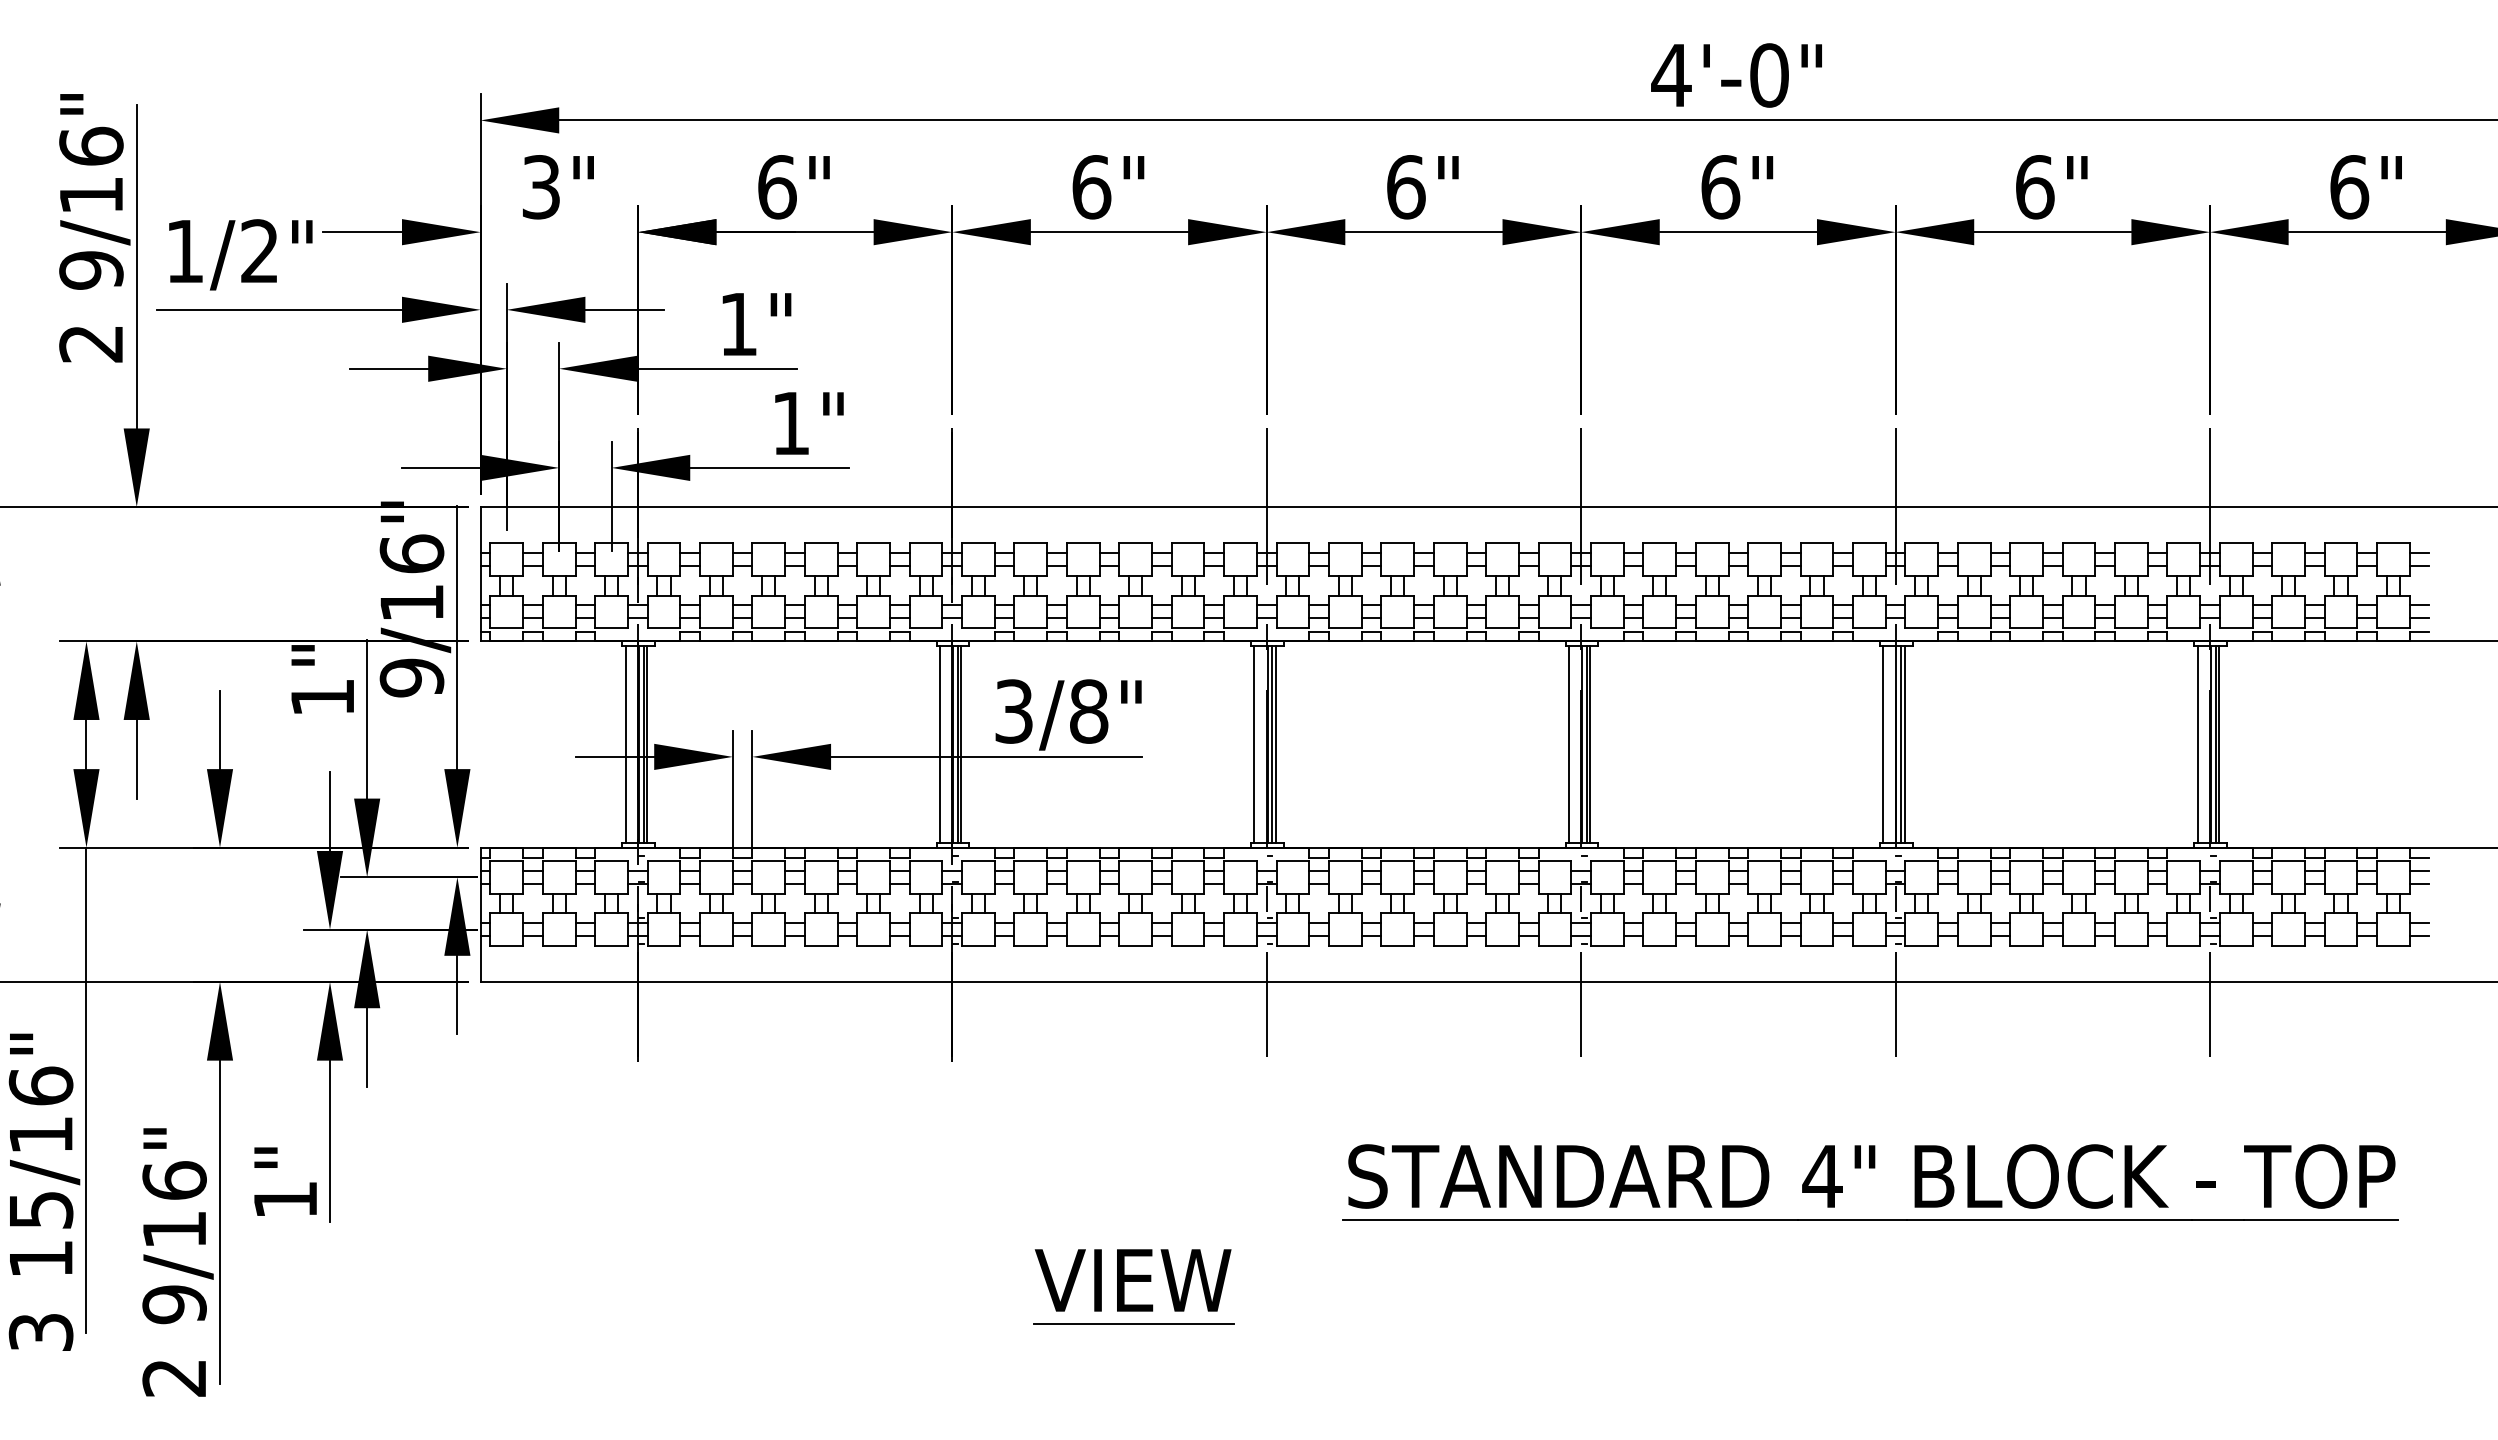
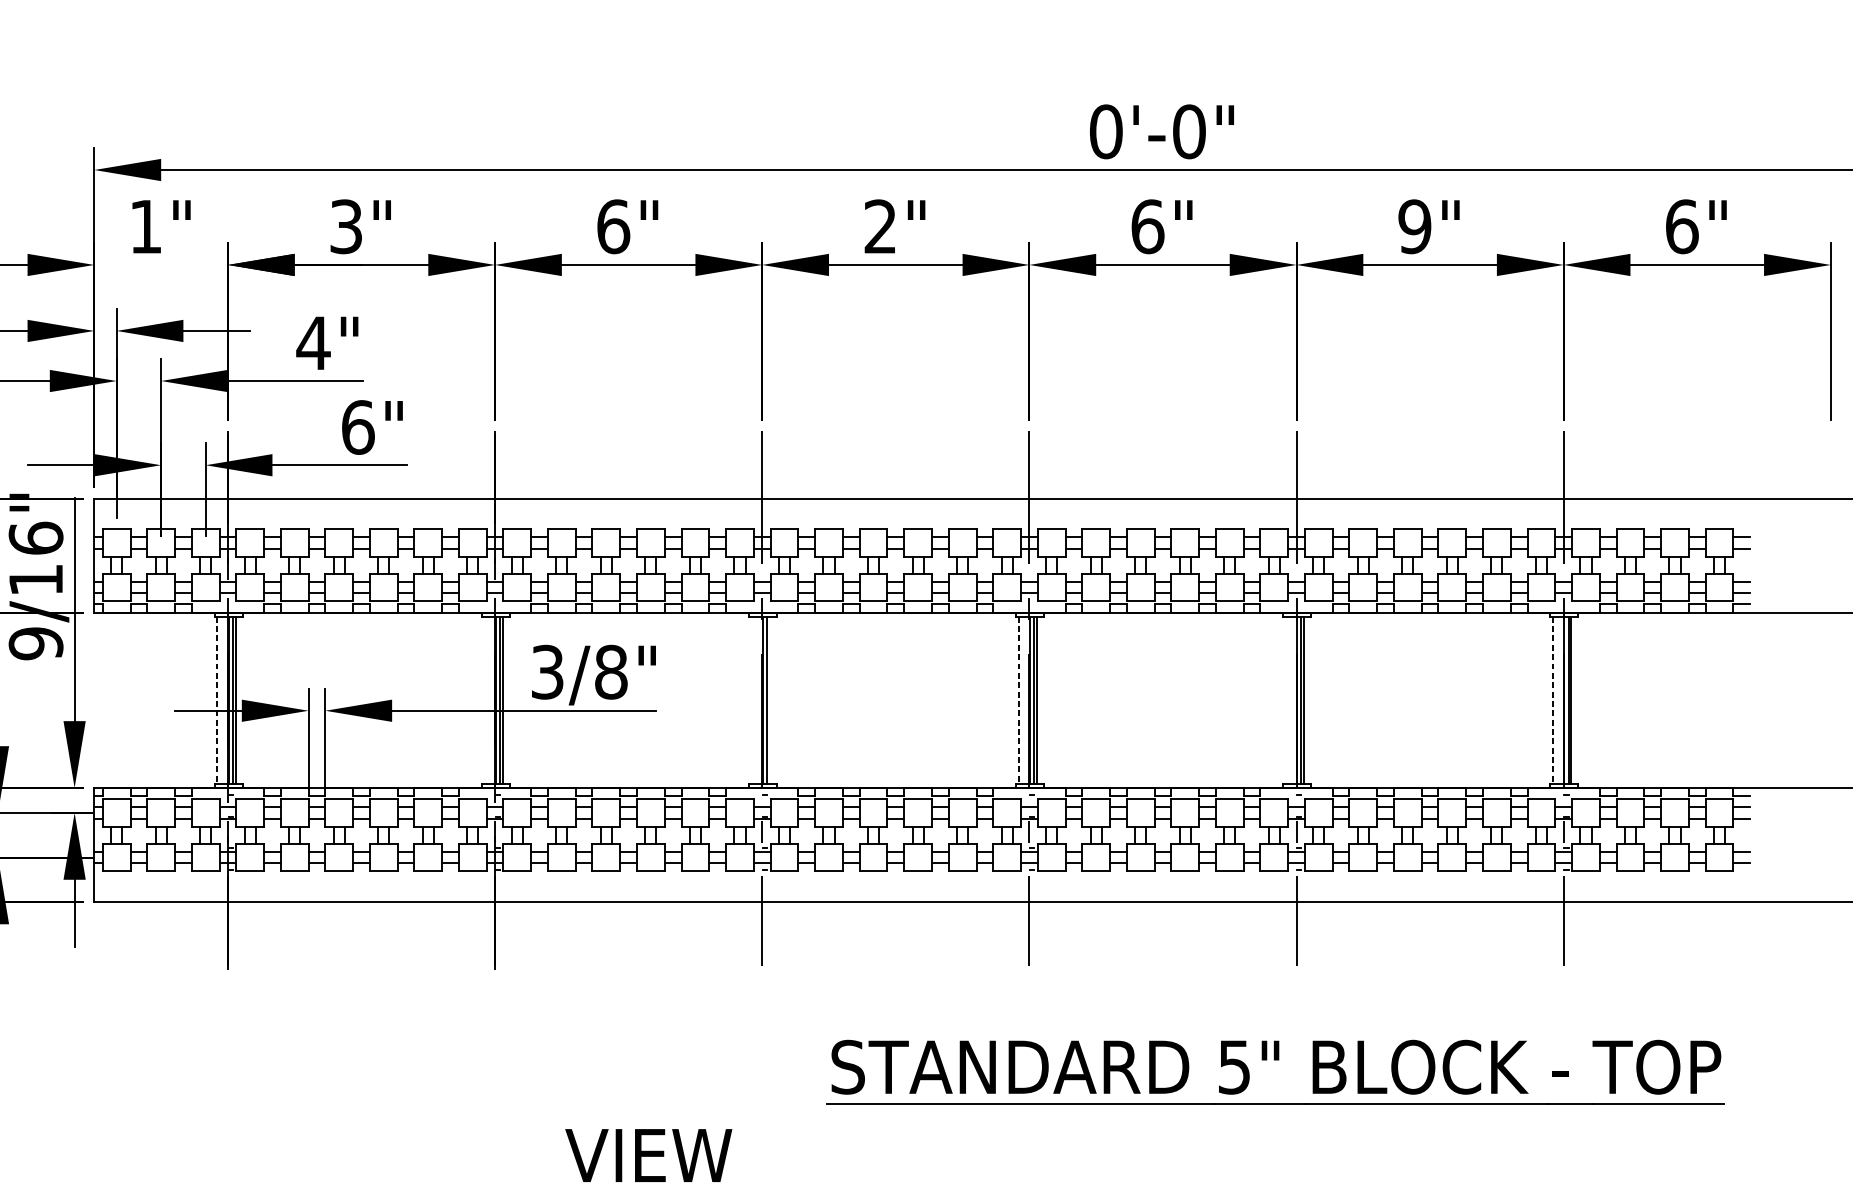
text: (1671, 75) -> (1106, 131), 4'-0" -> 0'-0"
text: (540, 187) -> (145, 227), 3" -> 1"
text: (777, 187) -> (346, 227), 6" -> 3"
text: (1406, 187) -> (881, 227), 6" -> 2"
text: (2034, 187) -> (1414, 227), 6" -> 9"
text: (738, 324) -> (313, 343), 1" -> 4"
text: (791, 423) -> (358, 427), 1" -> 6"
line: (939, 744) -> (484, 700), removed
line: (1254, 744) -> (751, 700), removed
line: (1275, 744) -> (769, 700), removed
line: (1883, 744) -> (1286, 700), removed
line: (625, 745) -> (217, 701), solid -> dashed
line: (1568, 745) -> (1018, 701), solid -> dashed
line: (2197, 745) -> (1553, 701), solid -> dashed
text: (1822, 1176) -> (1234, 1067), 4" -> 5"

